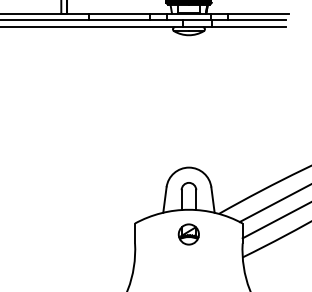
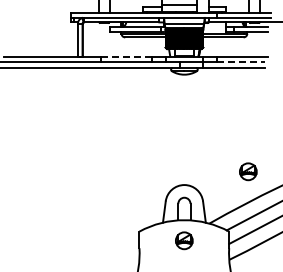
line: (119, 13) -> (126, 56), solid -> dashed
line: (257, 20) -> (241, 62), solid -> dashed
part: (265, 151) -> (248, 171), added

